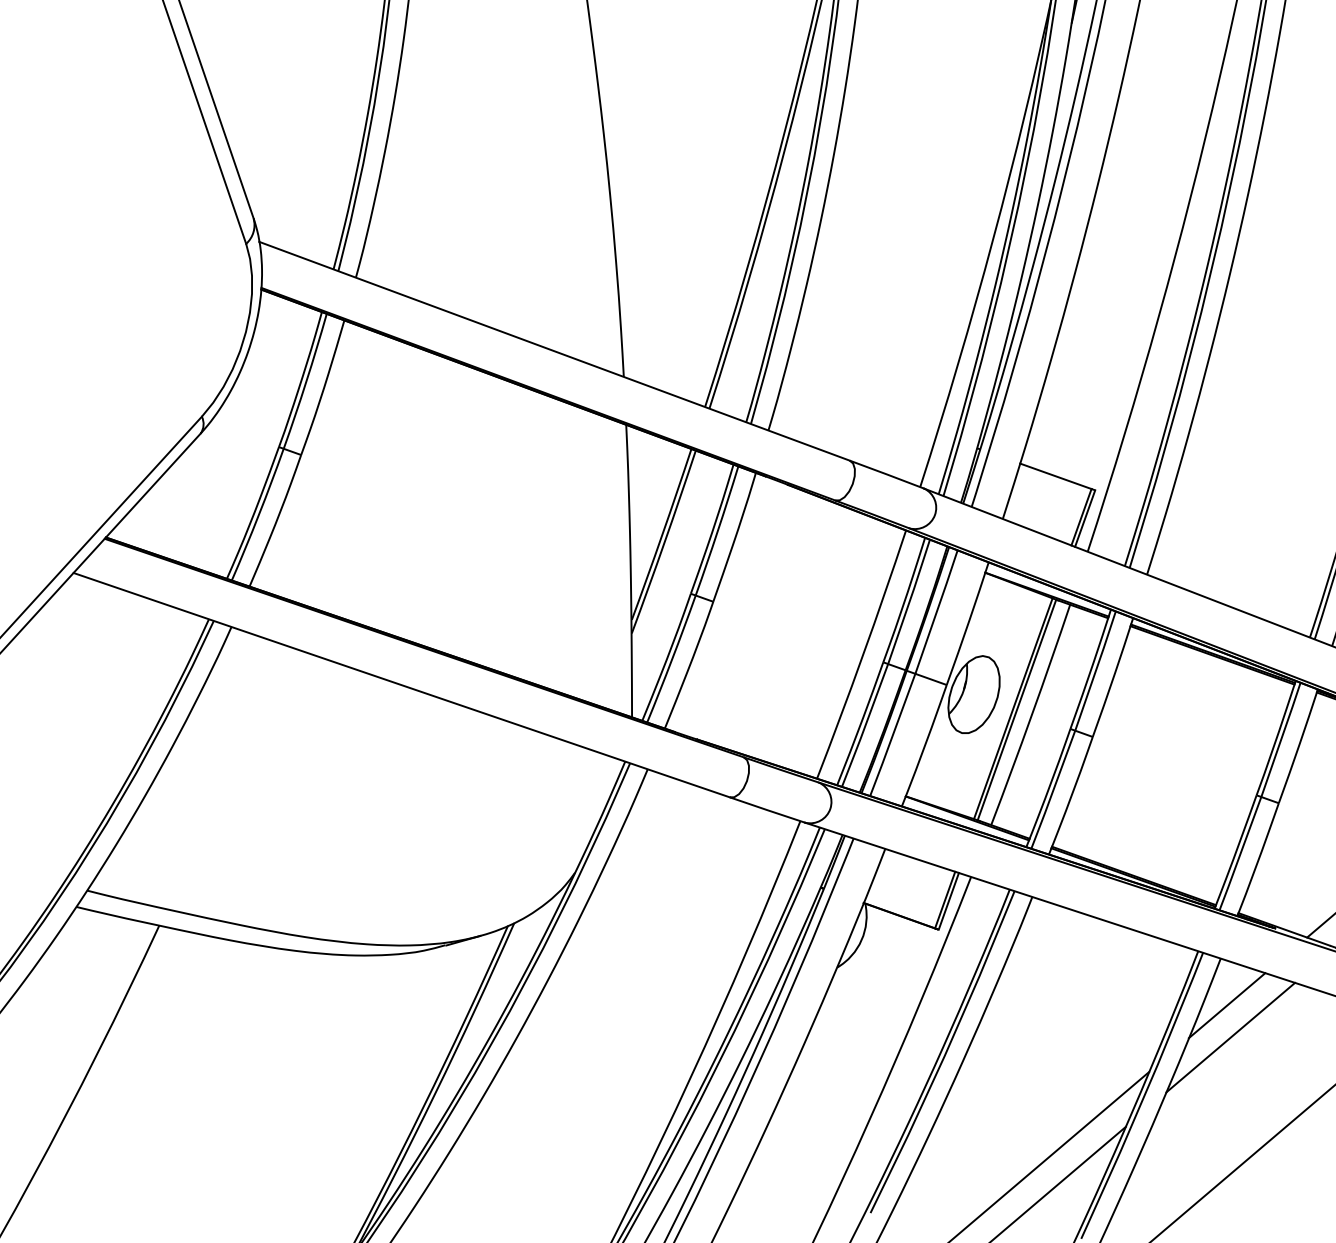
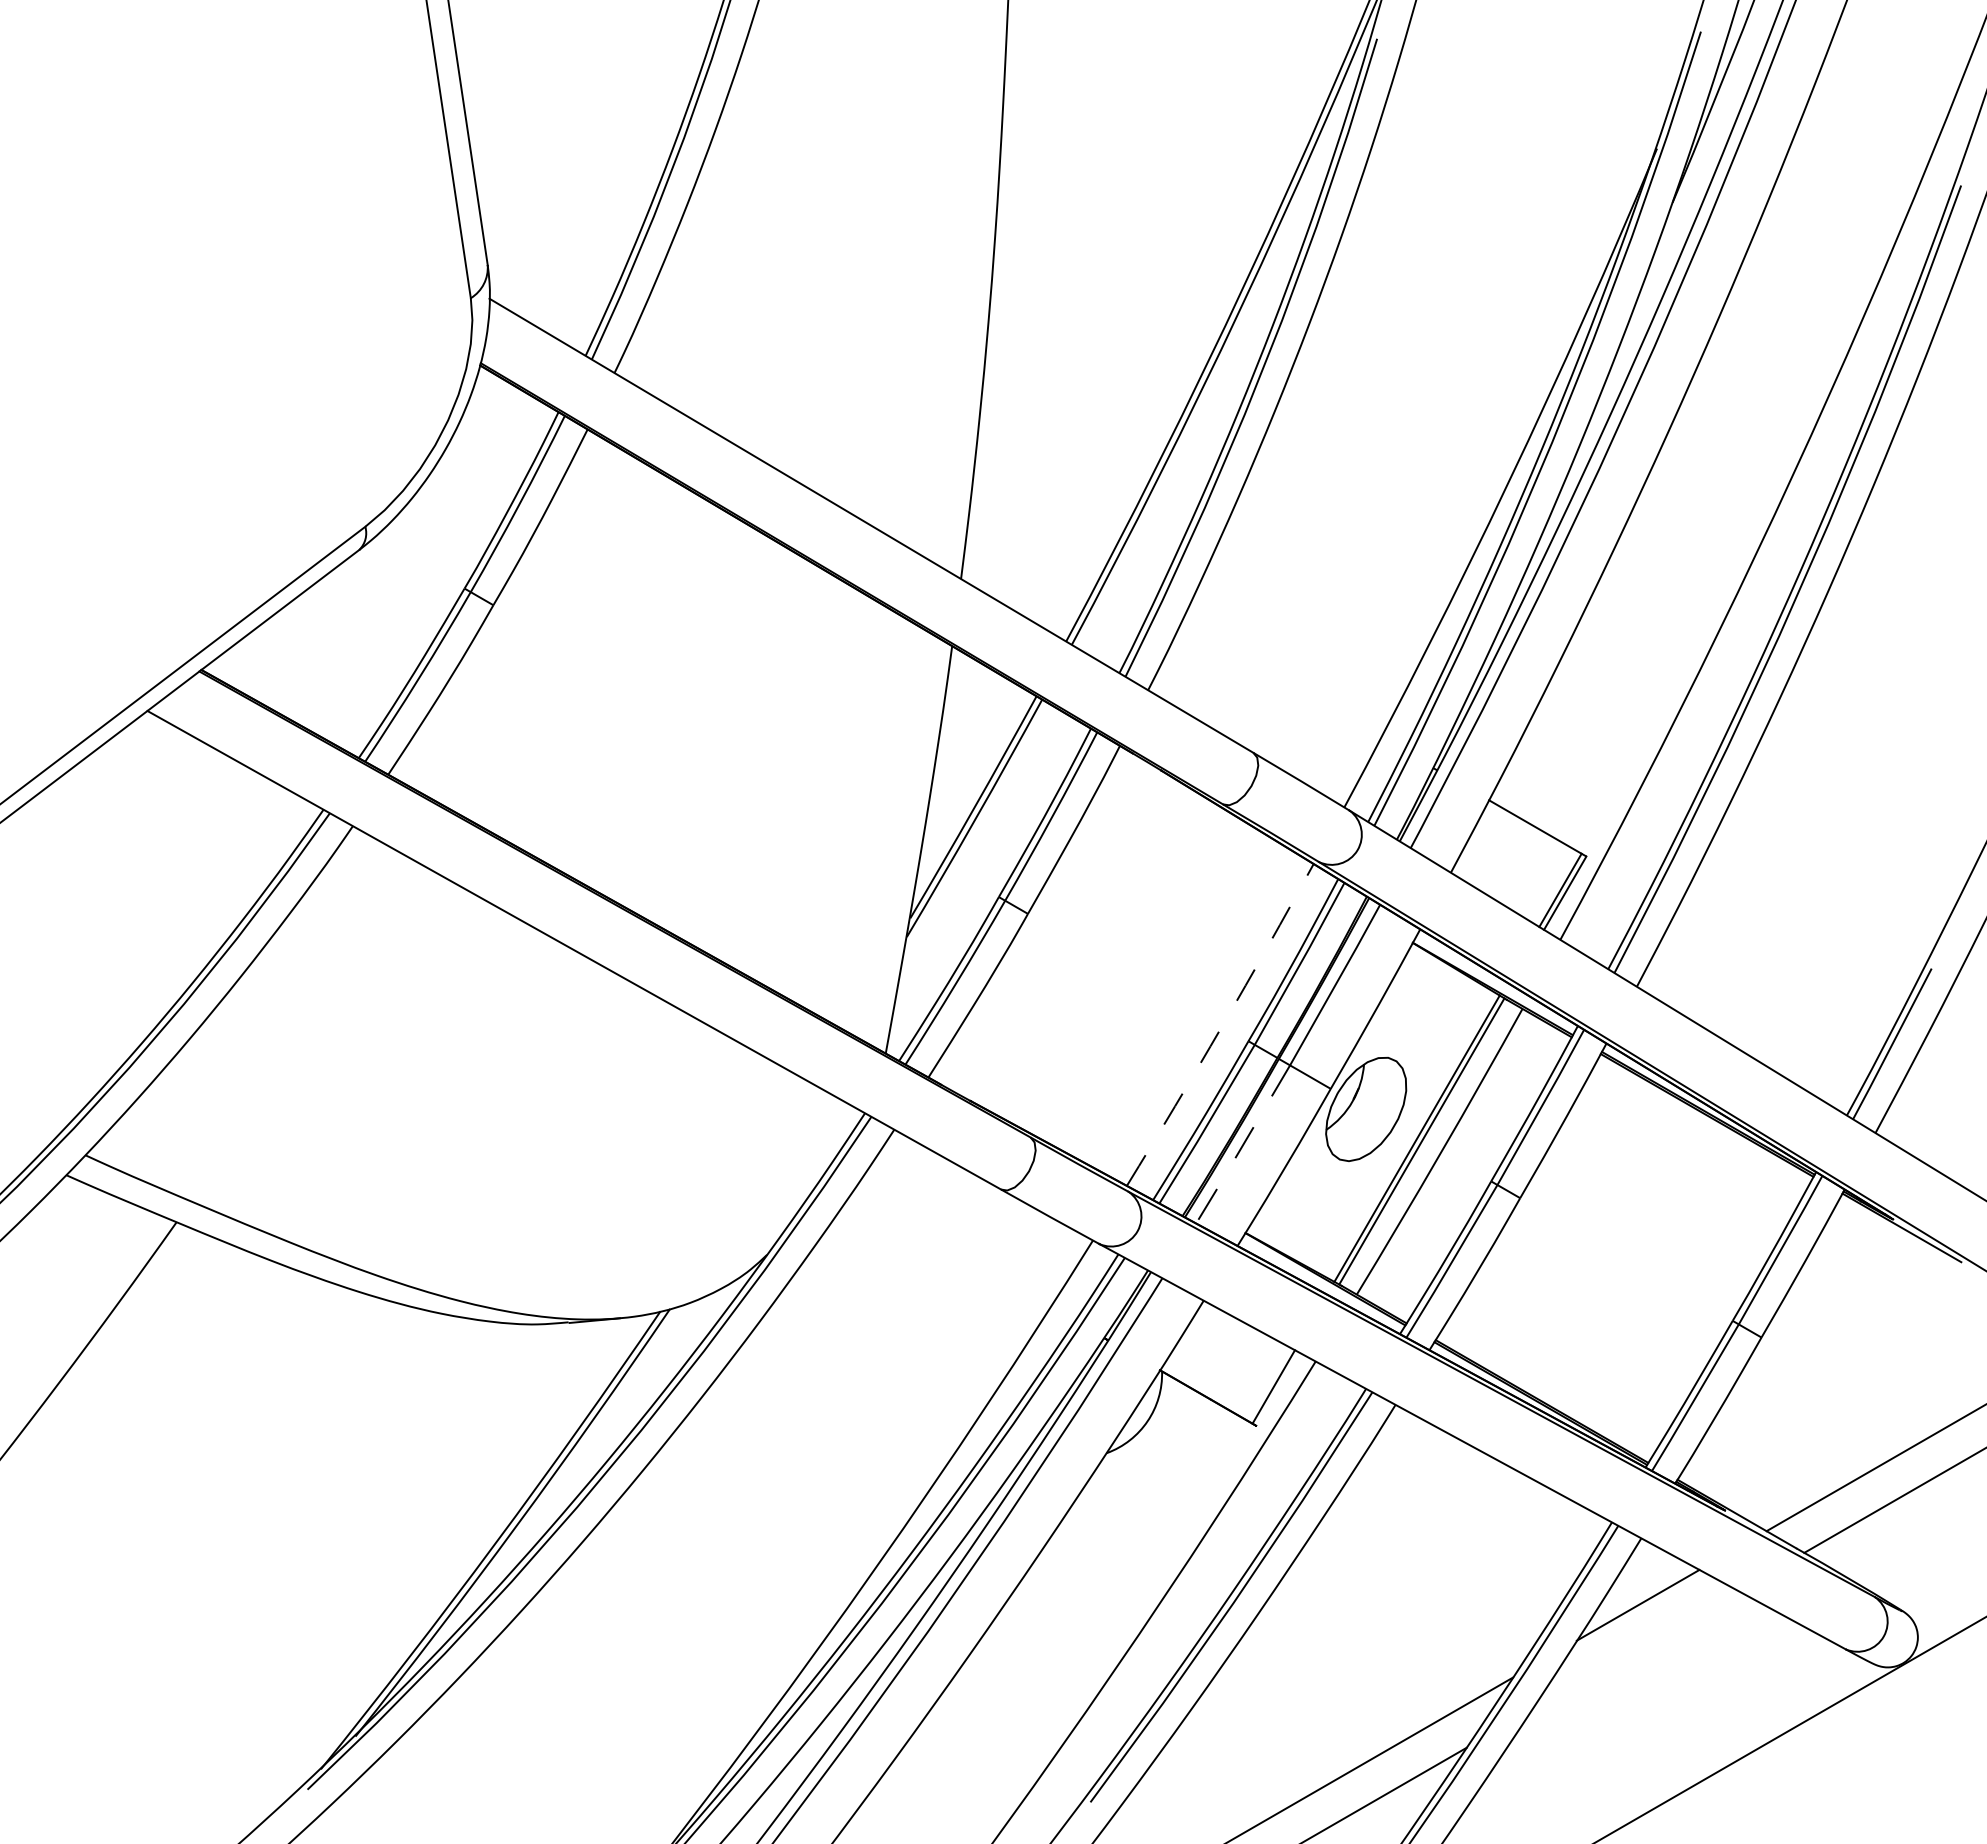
arc: (863, 655) -> (1222, 1026), solid -> dashed
line: (892, 735) -> (1242, 1145), solid -> dashed
line: (948, 901) -> (1278, 1389), removed
line: (1230, 1037) -> (1634, 1650), removed

